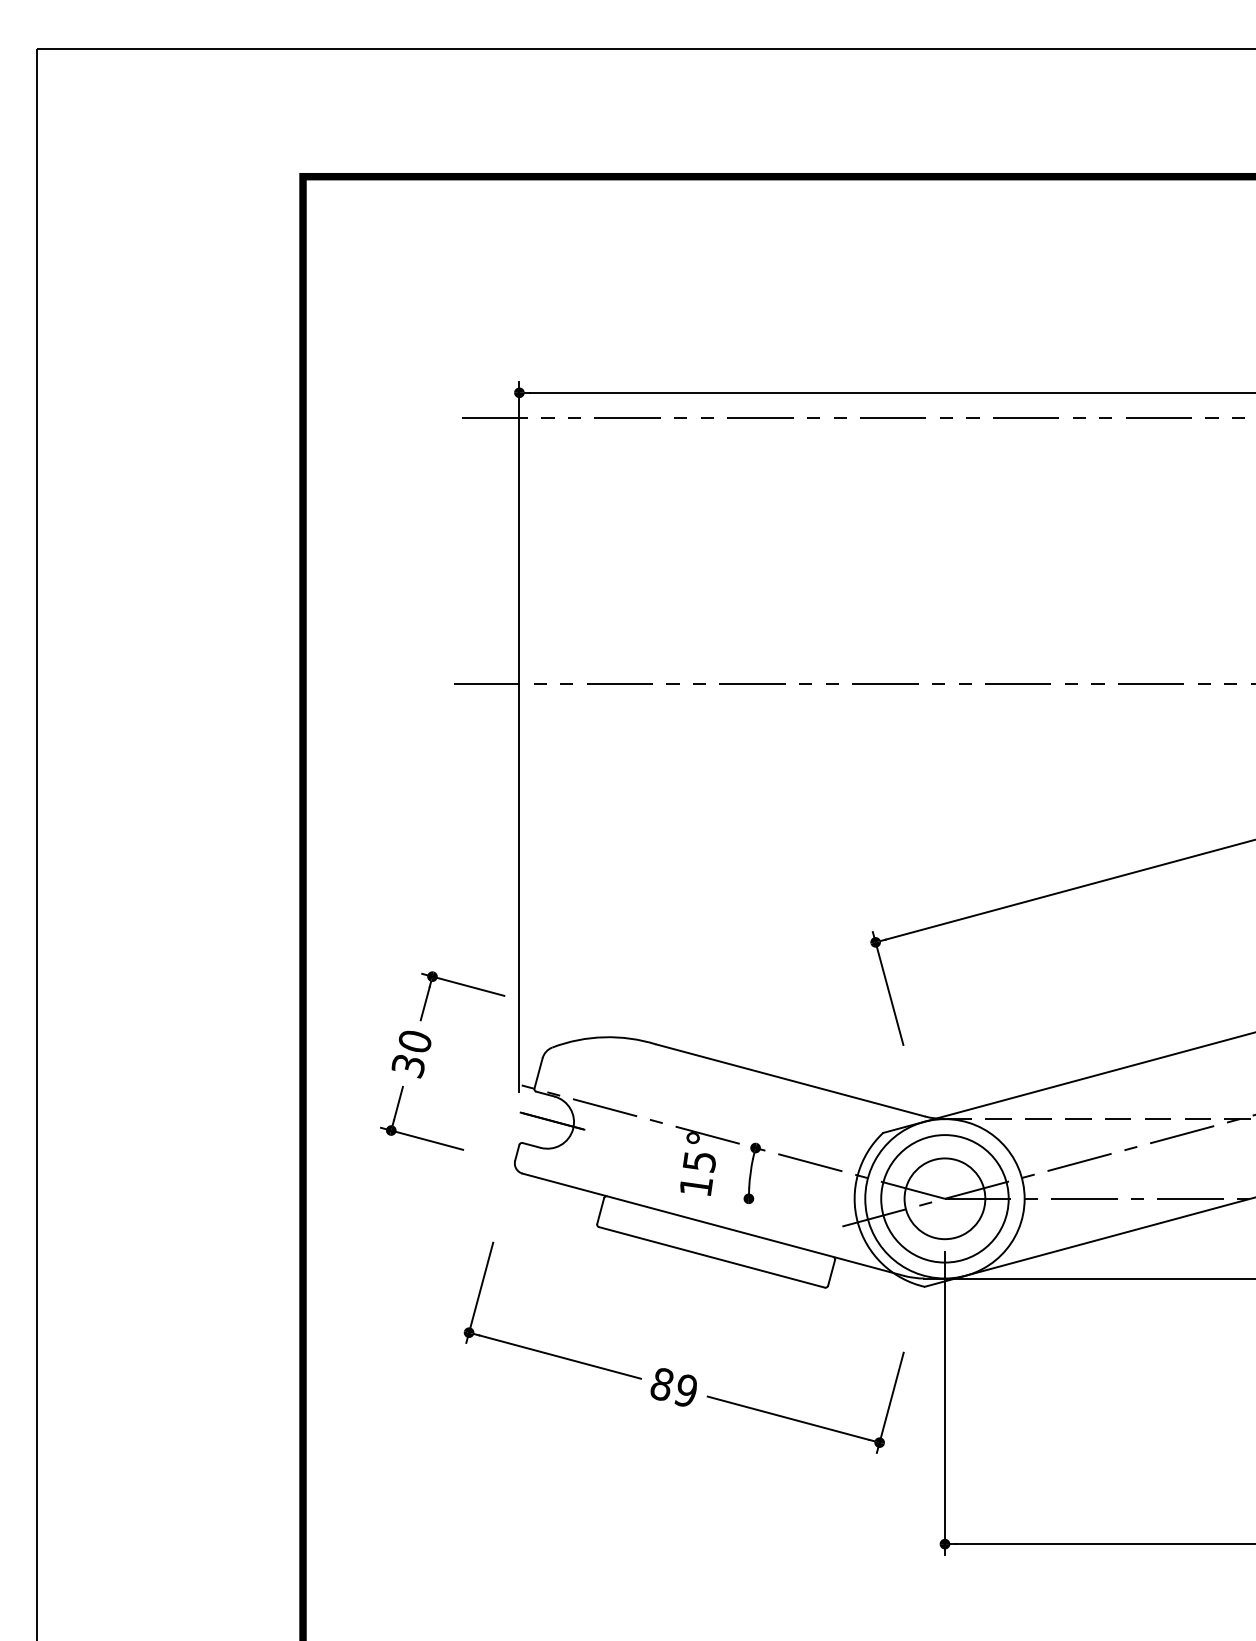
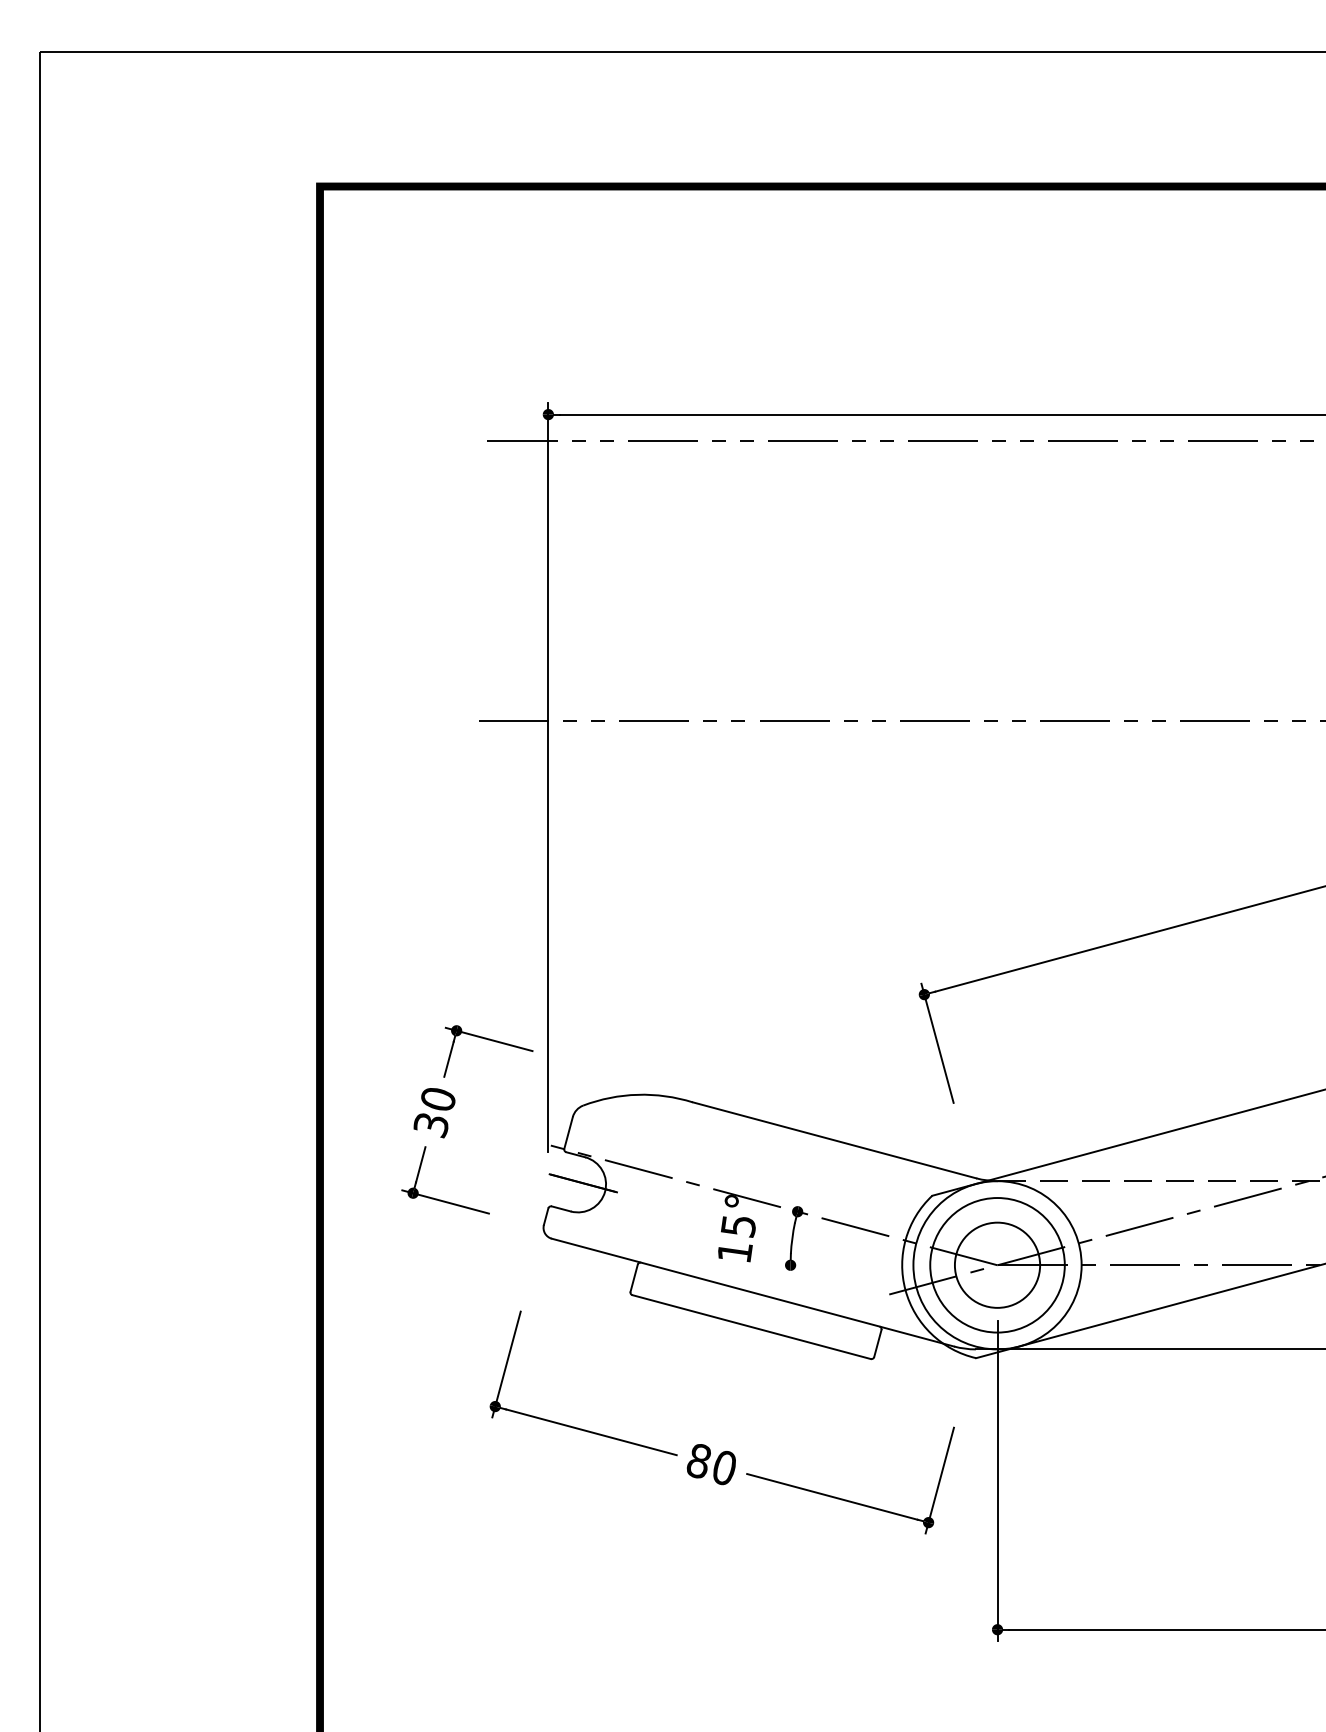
text: (685, 1390) -> (723, 1467), 89 -> 80

